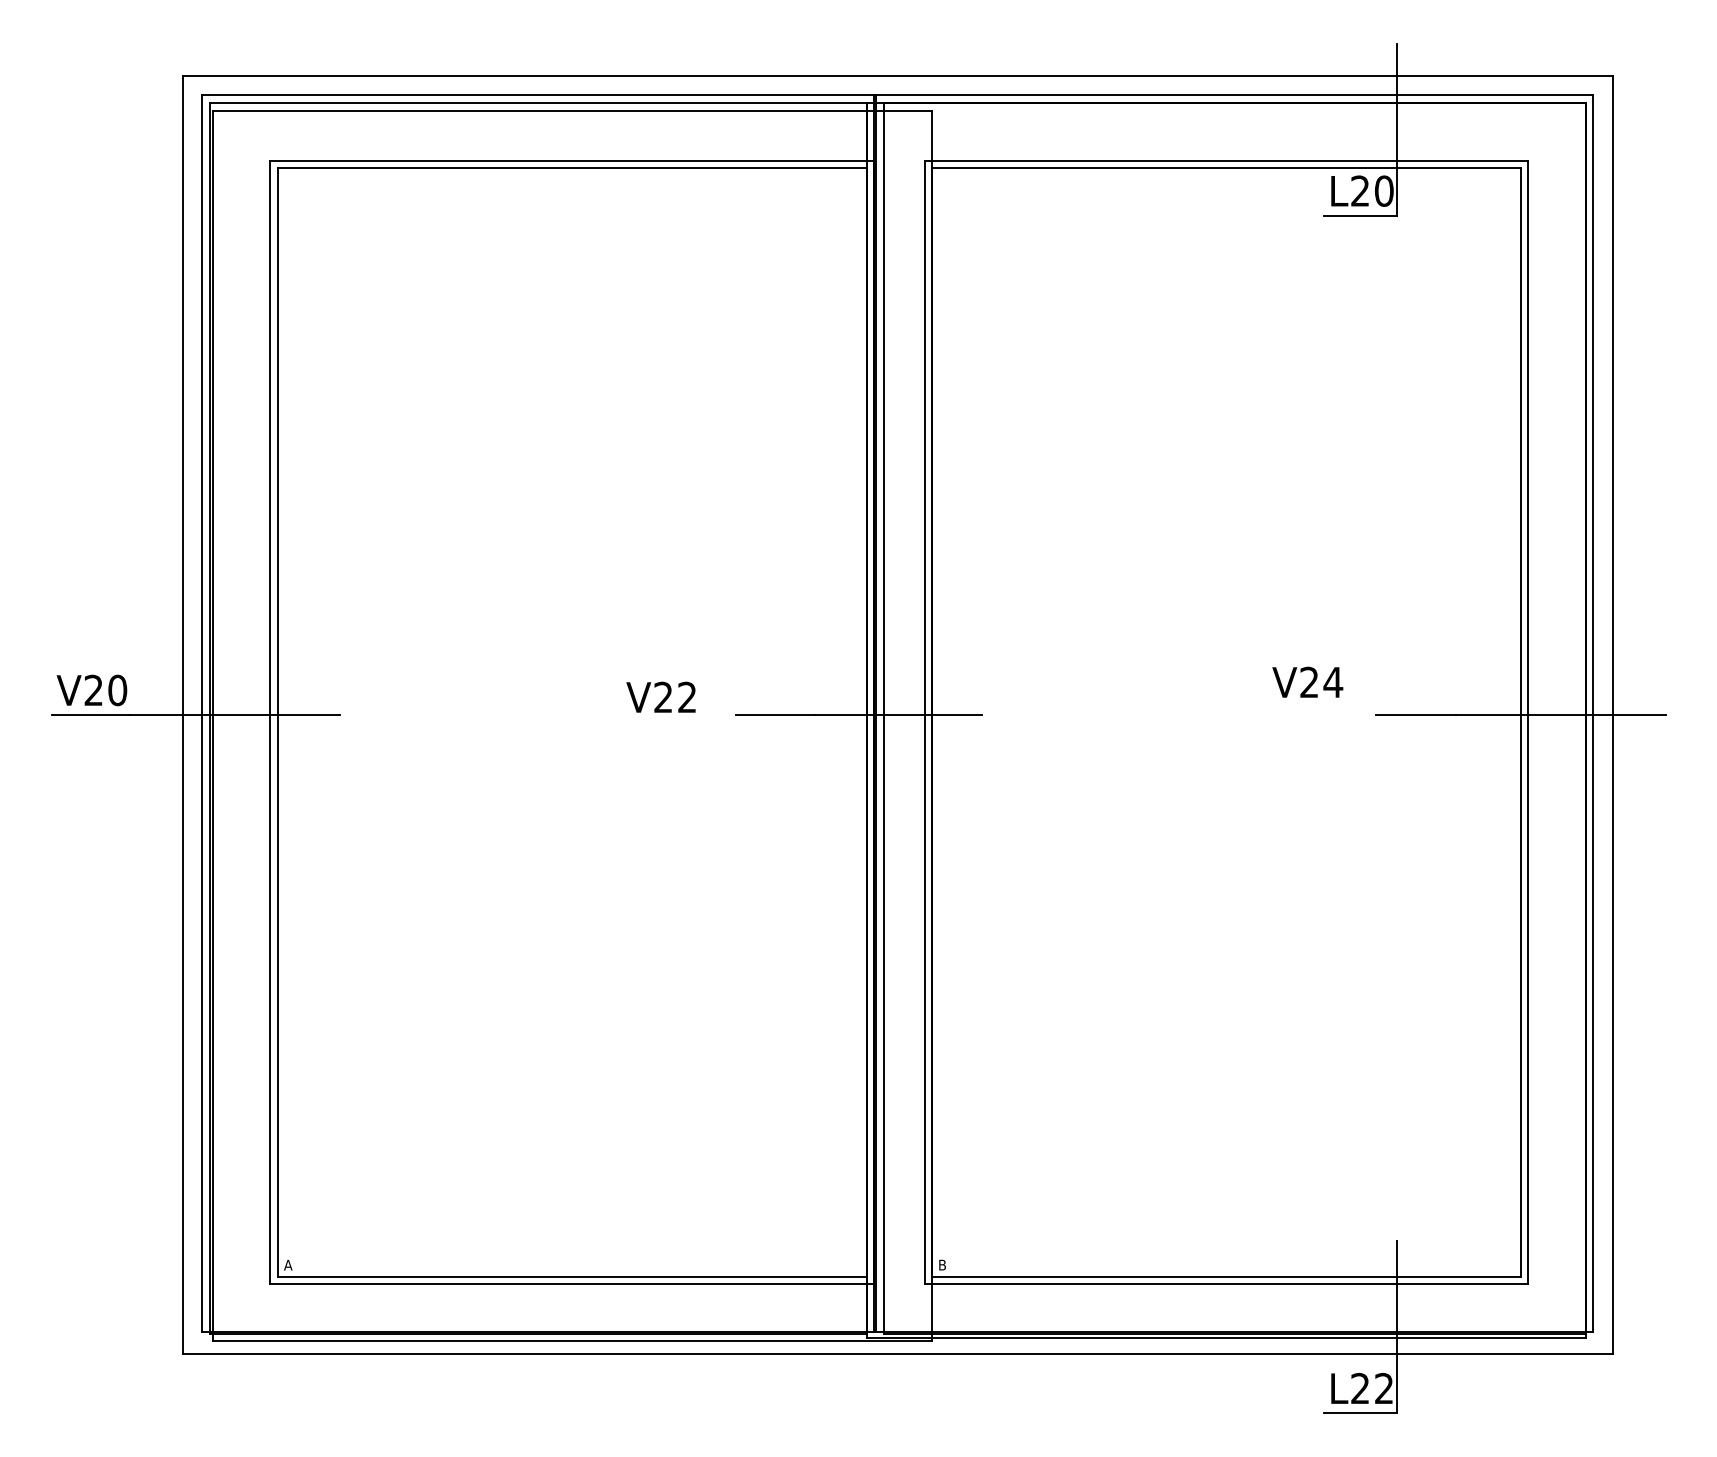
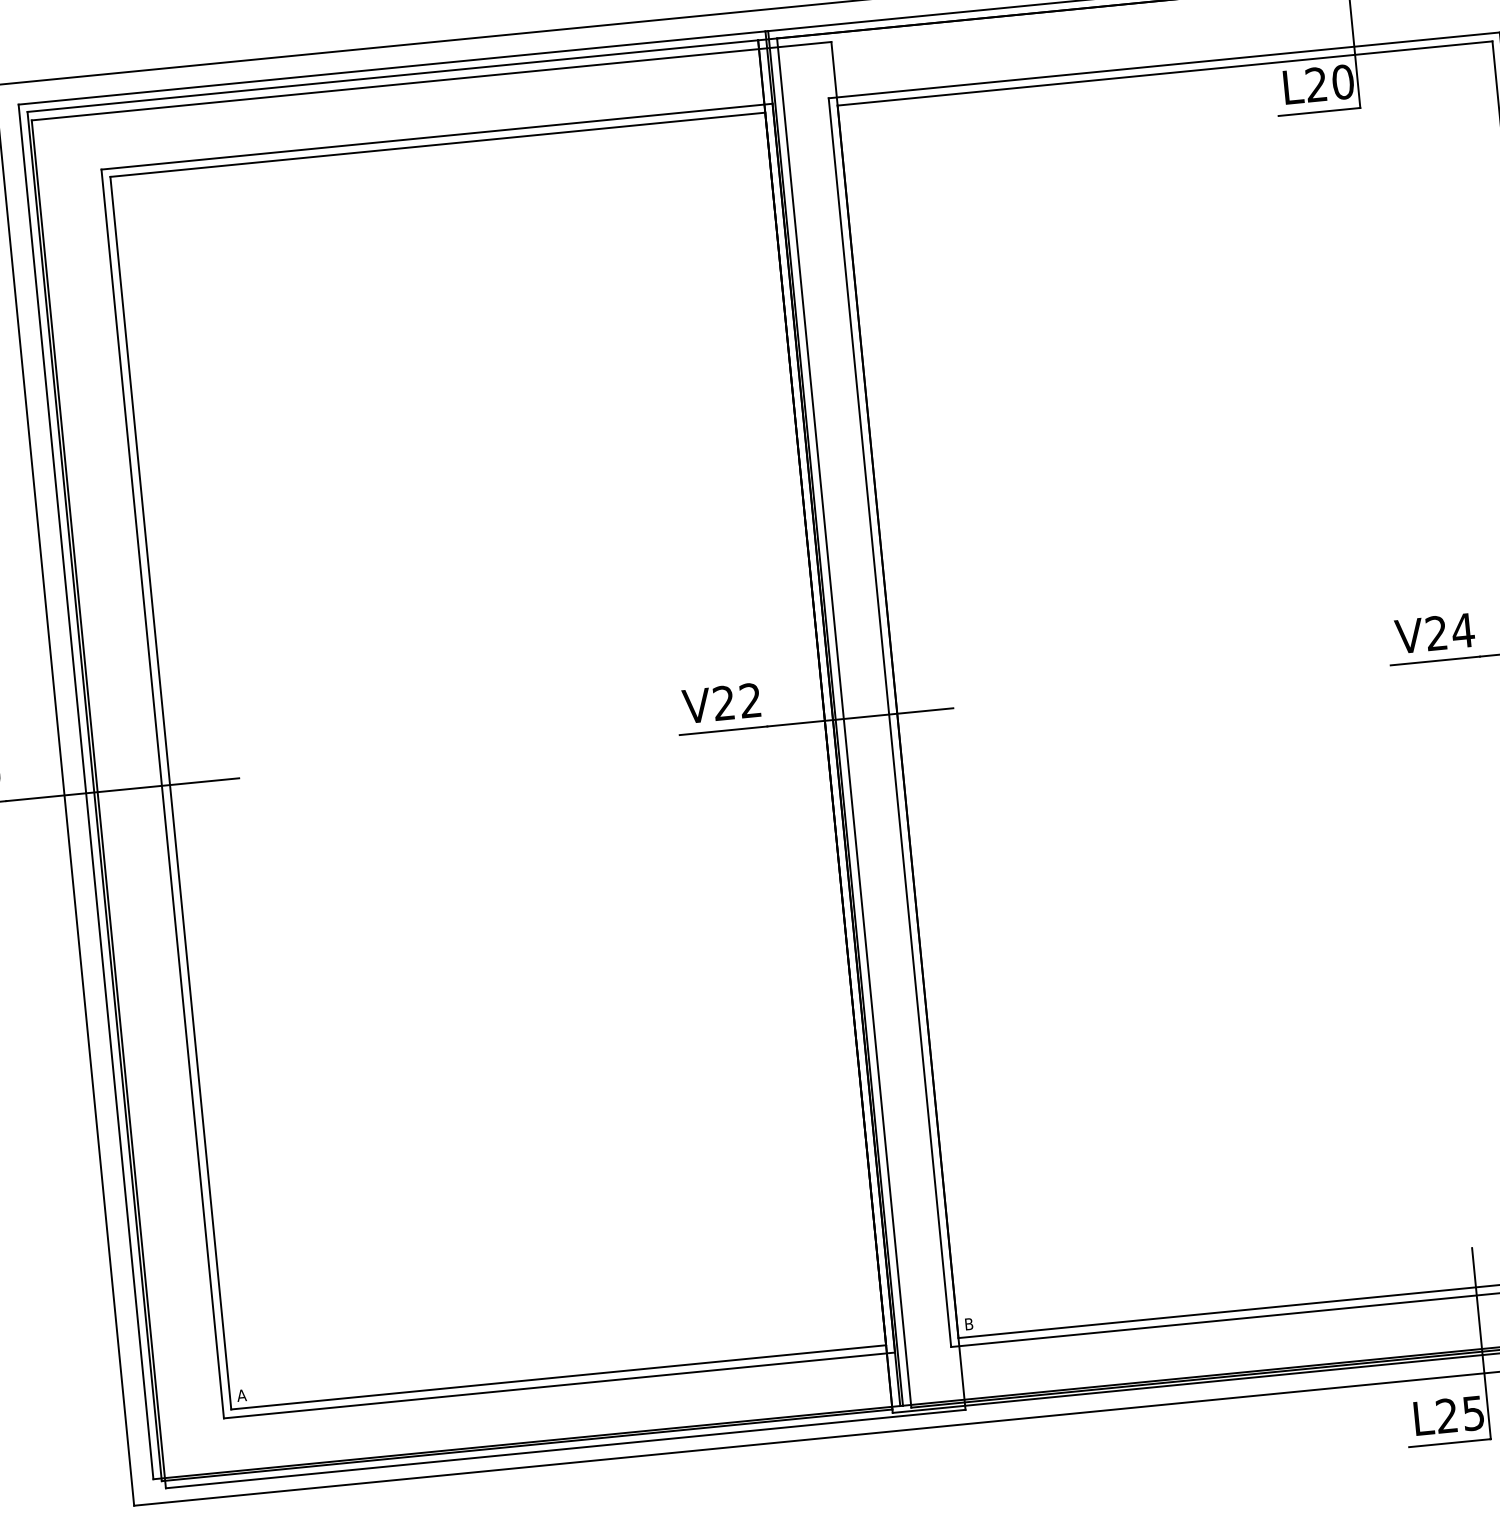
text: (1307, 681) -> (1434, 632), moved
text: (660, 696) -> (720, 702), moved
text: (1383, 1388) -> (1472, 1413), L22 -> L25

